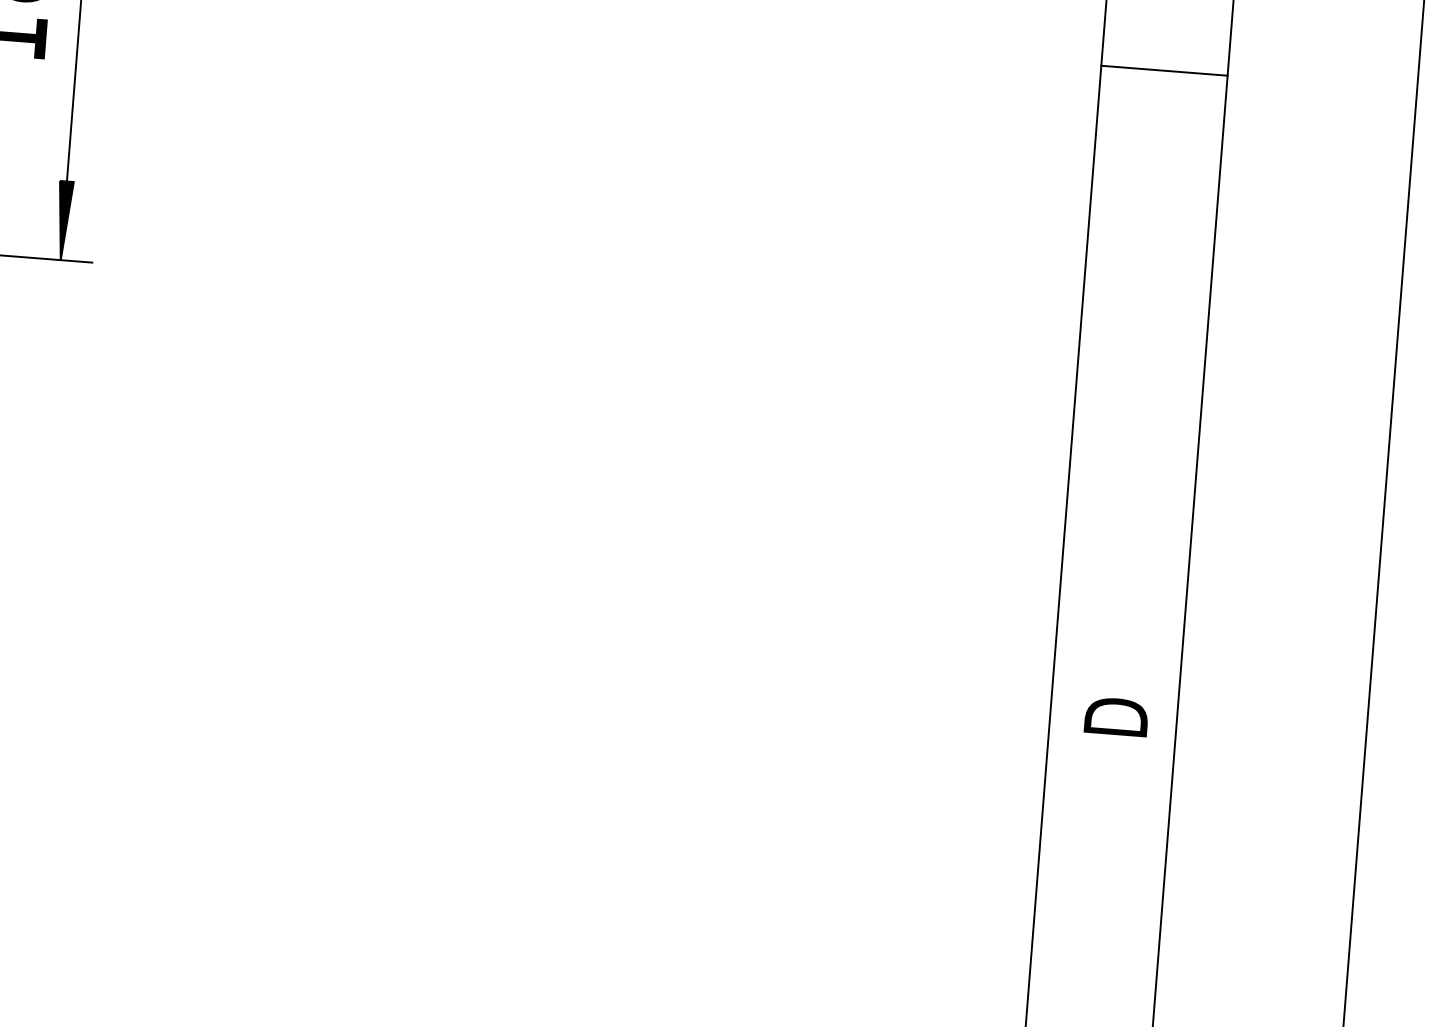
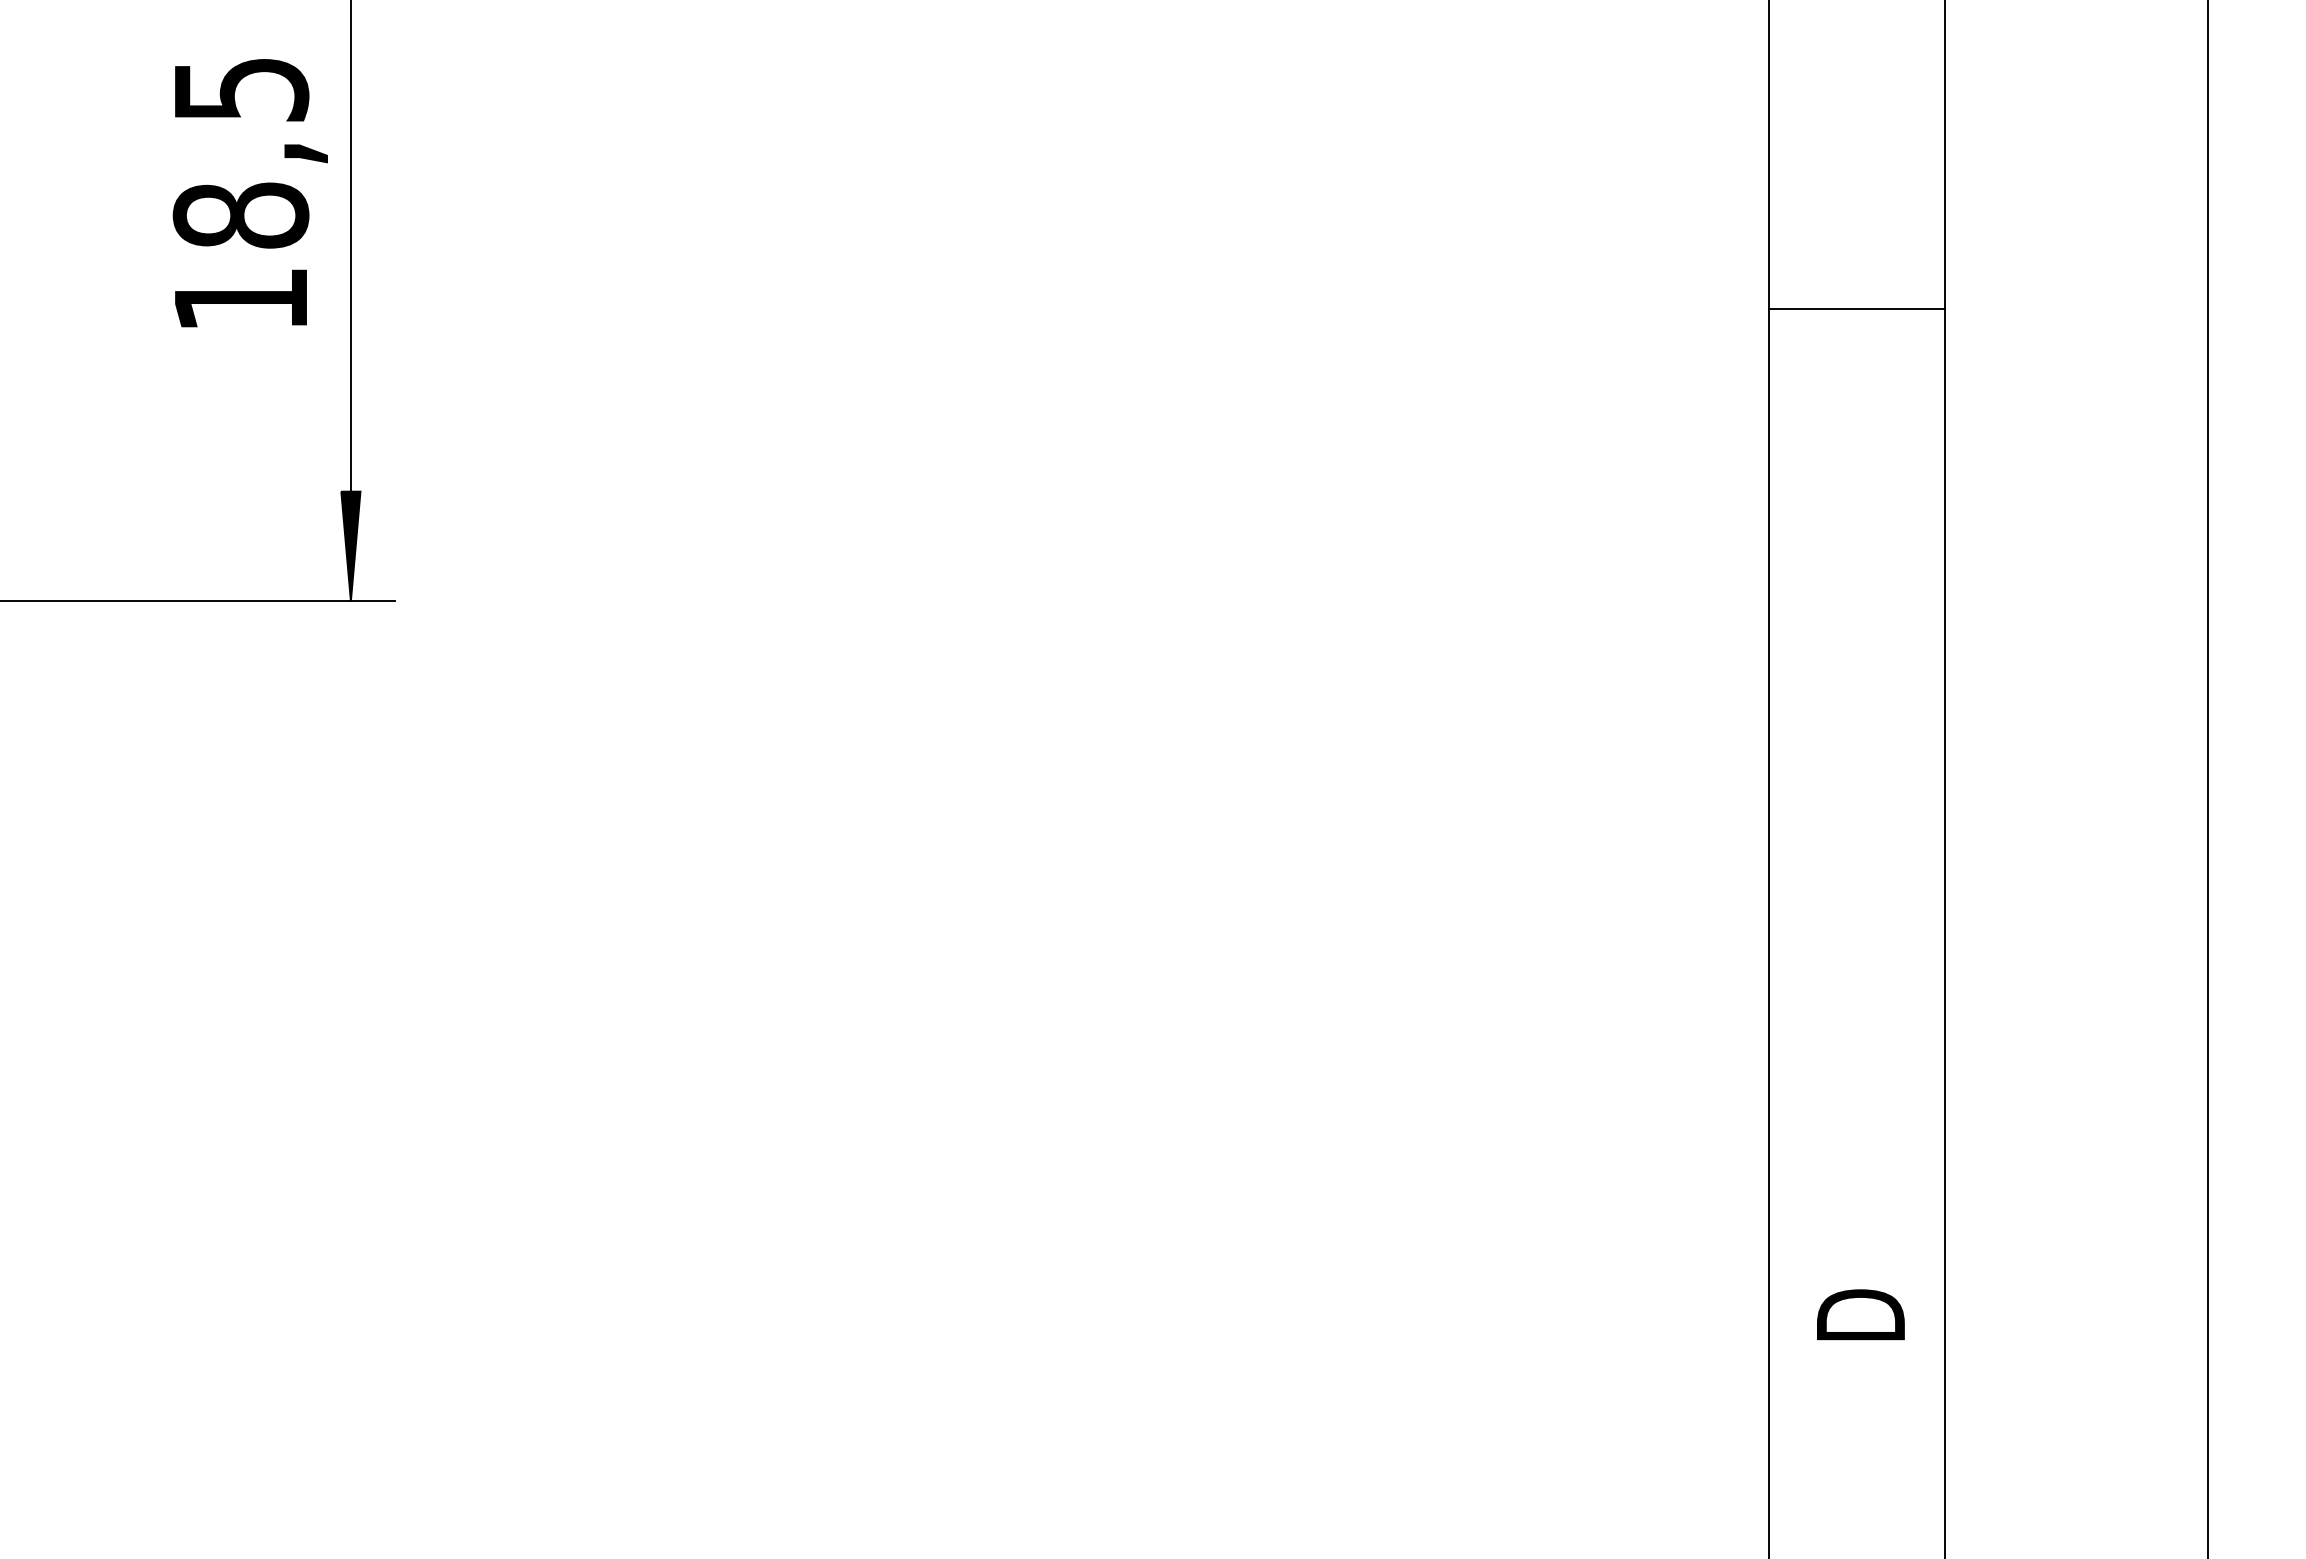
line: (1164, 71) -> (1856, 309), moved
text: (1116, 716) -> (1860, 1314), moved

